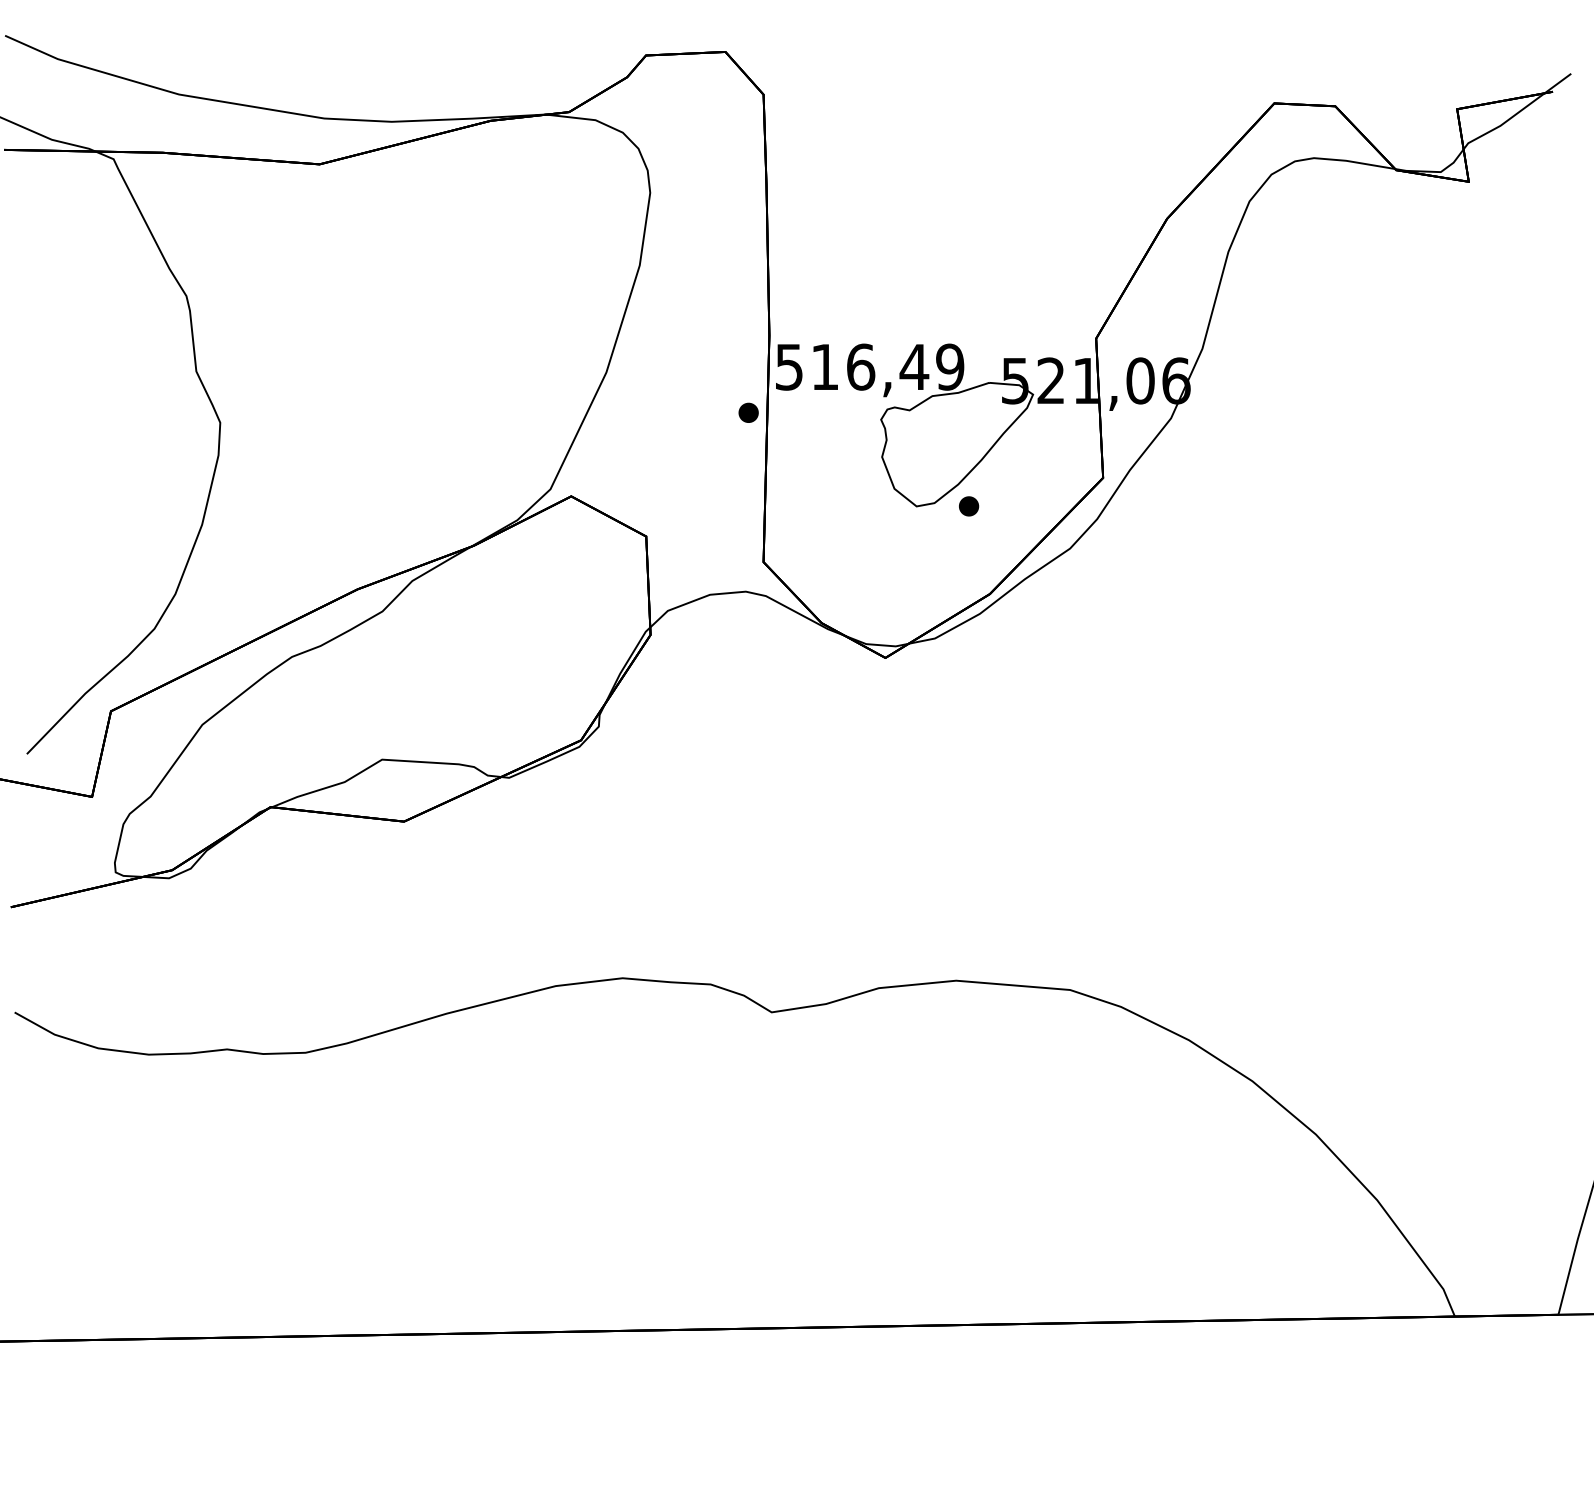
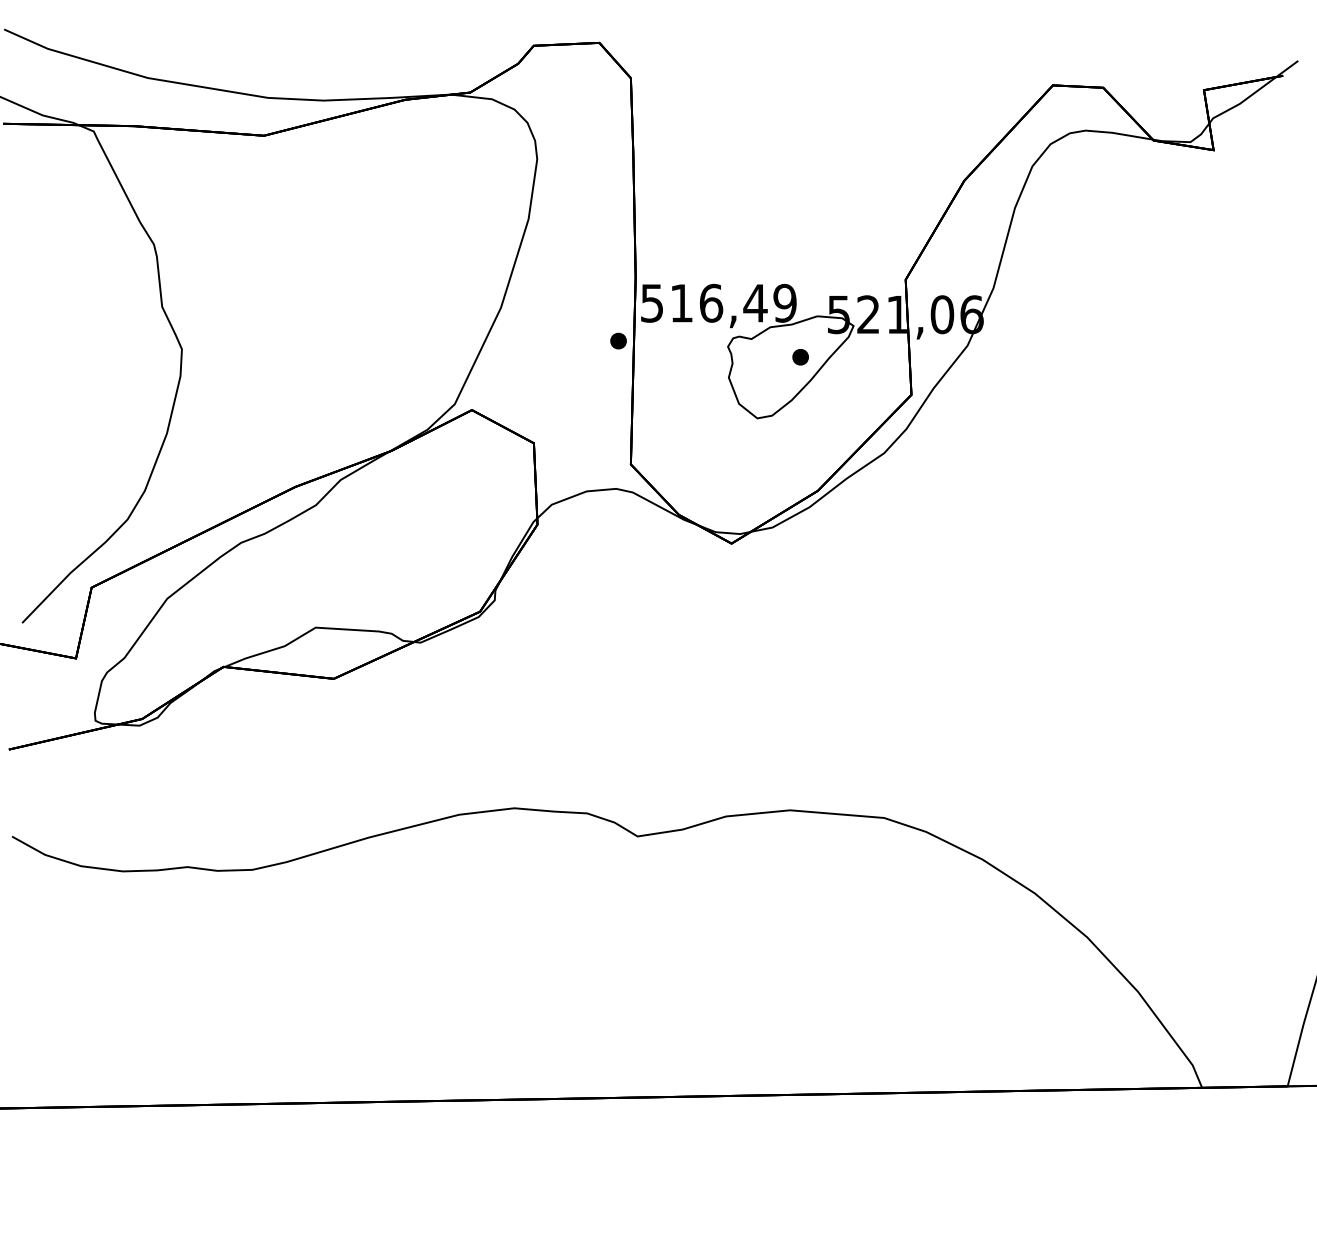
part: (969, 506) -> (801, 357), moved

